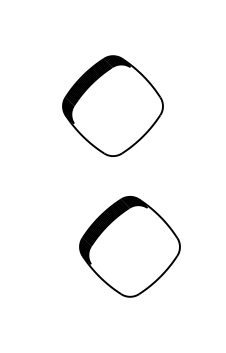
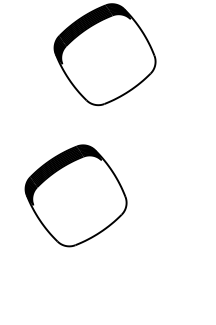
part: (129, 246) -> (75, 195), moved

